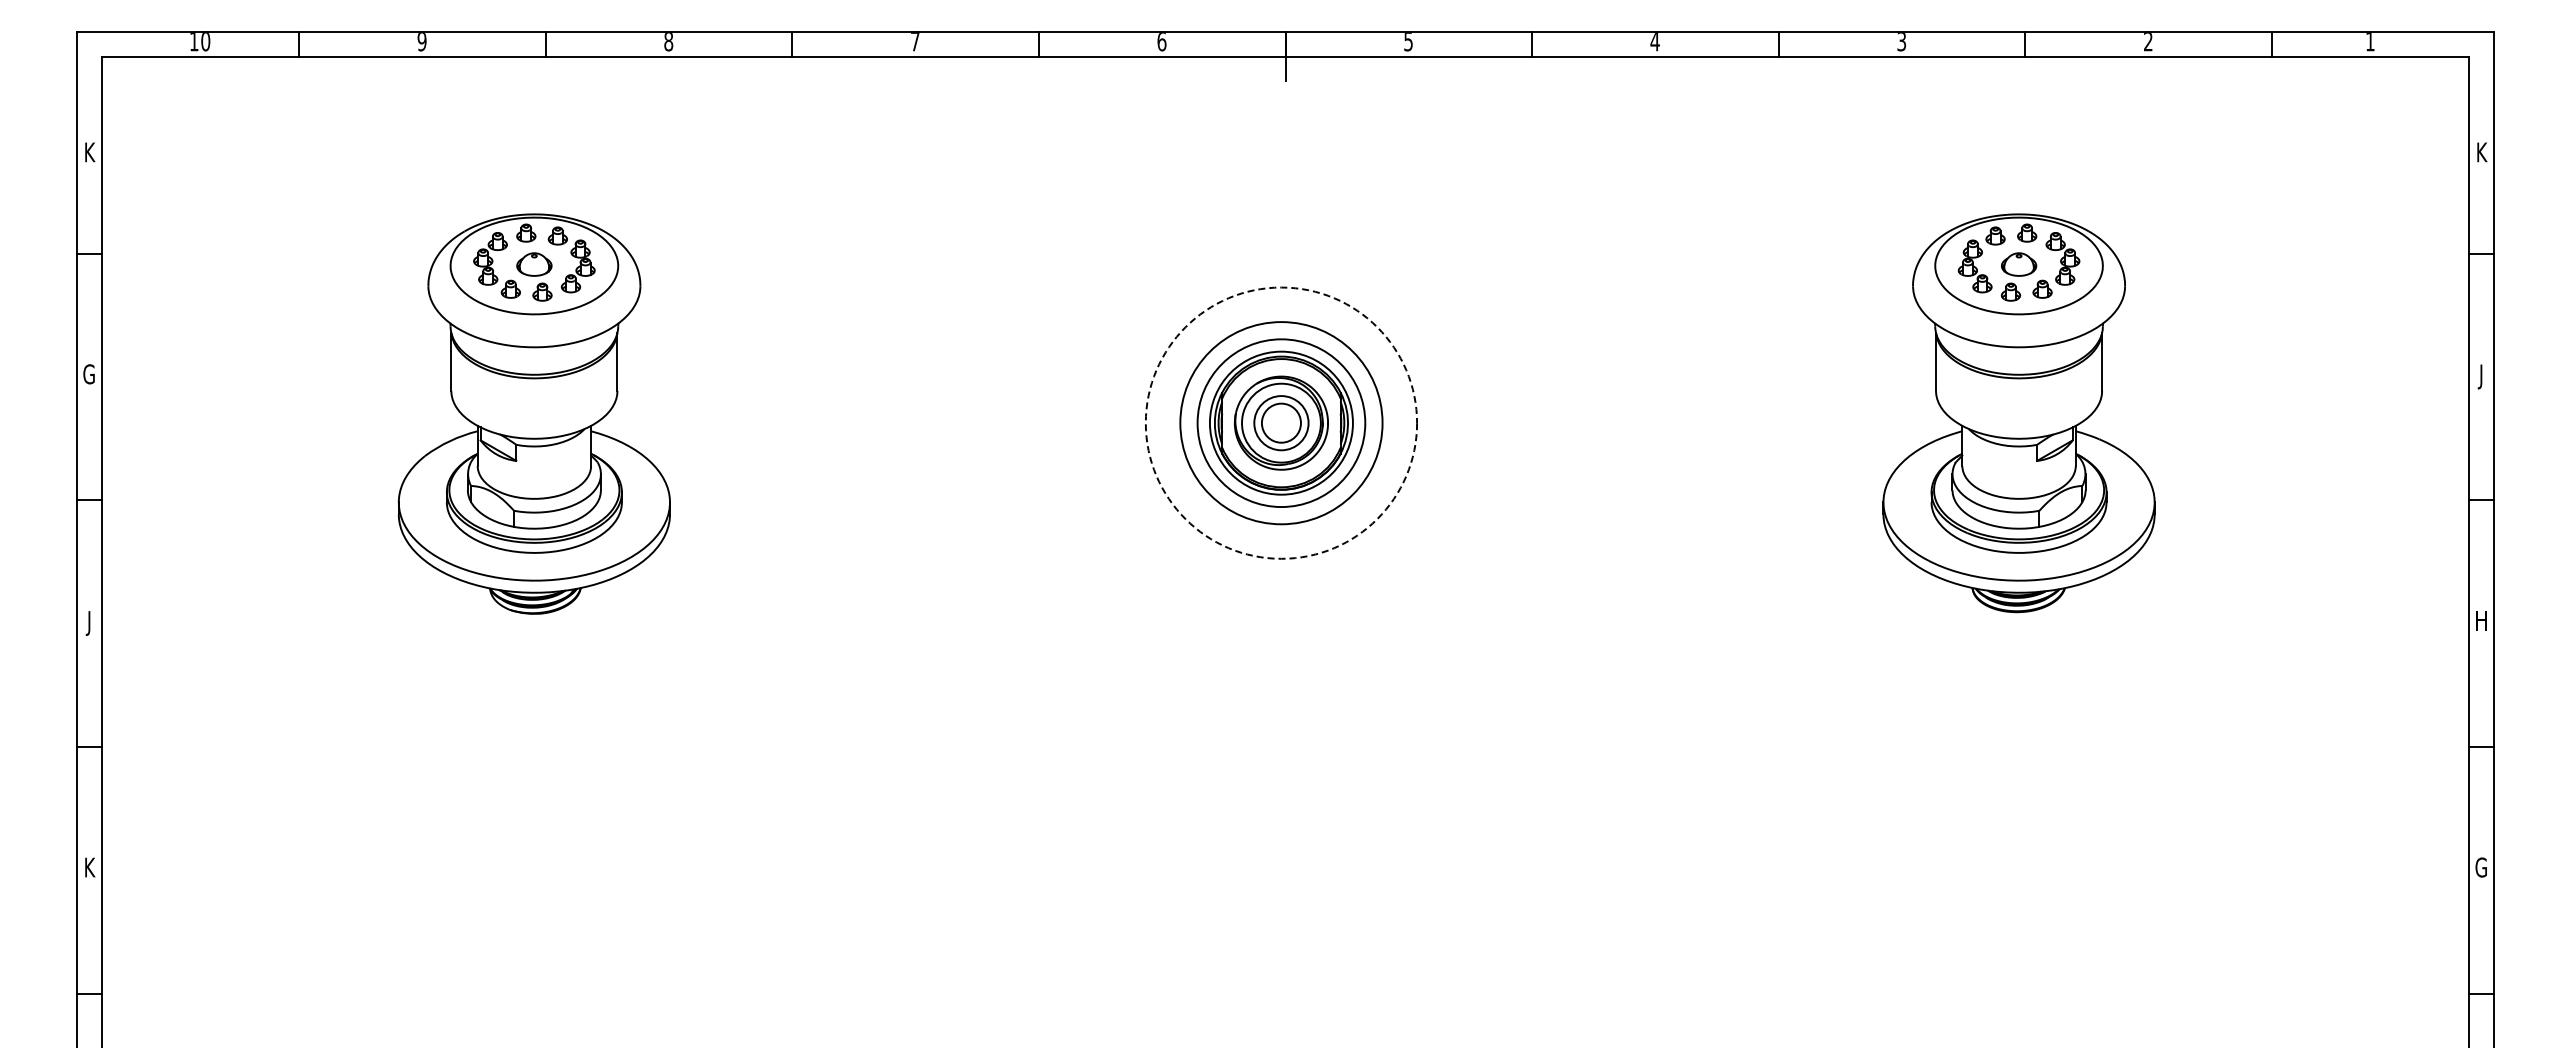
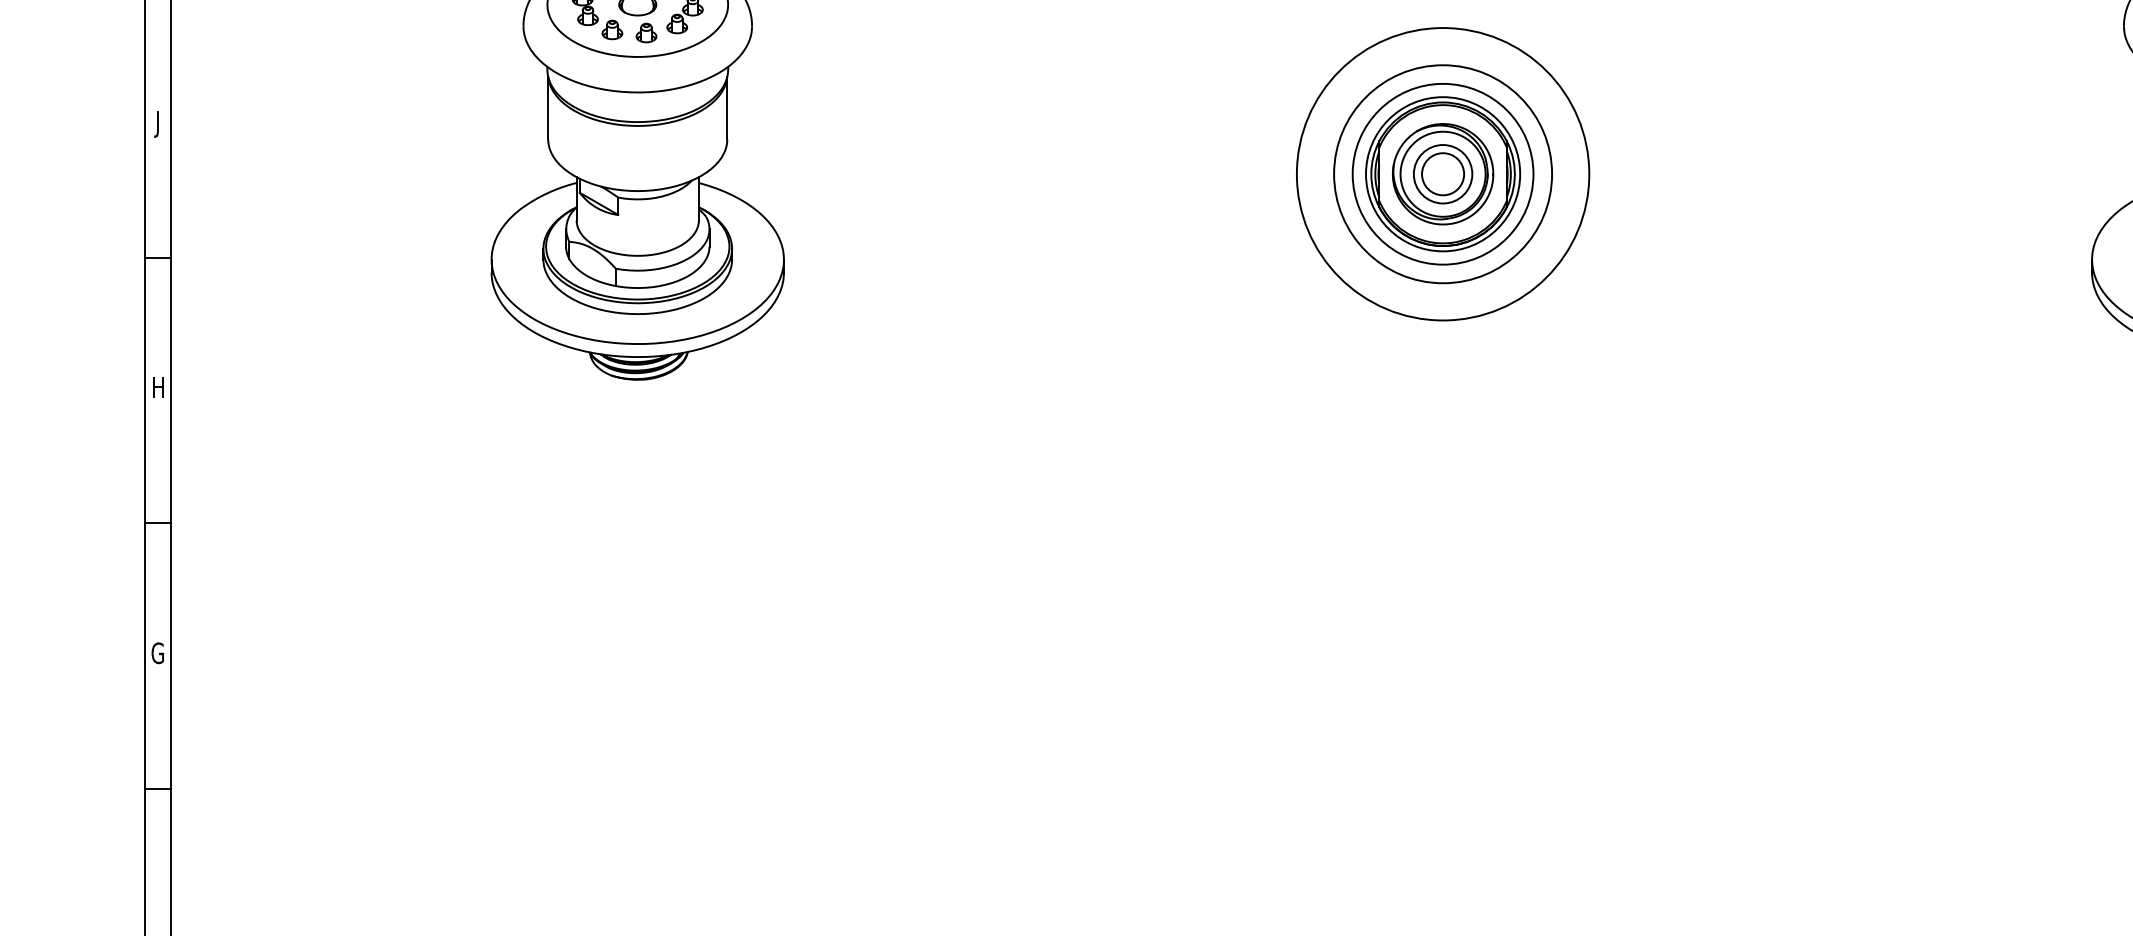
text: (88, 376) -> (157, 123), G -> J
circle: (1281, 422) -> (1443, 173), dashed -> solid
text: (88, 623) -> (157, 390), J -> H
text: (89, 867) -> (158, 653), K -> G

